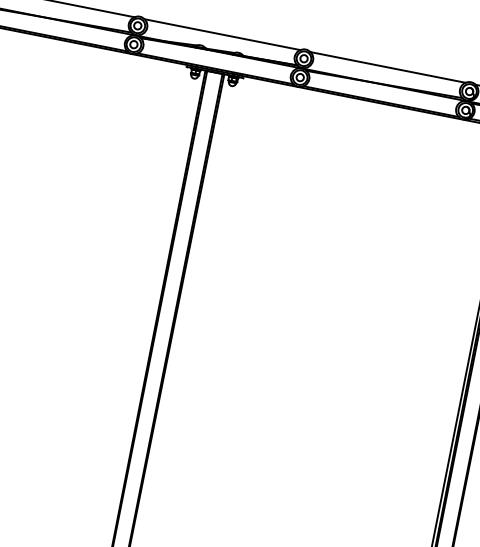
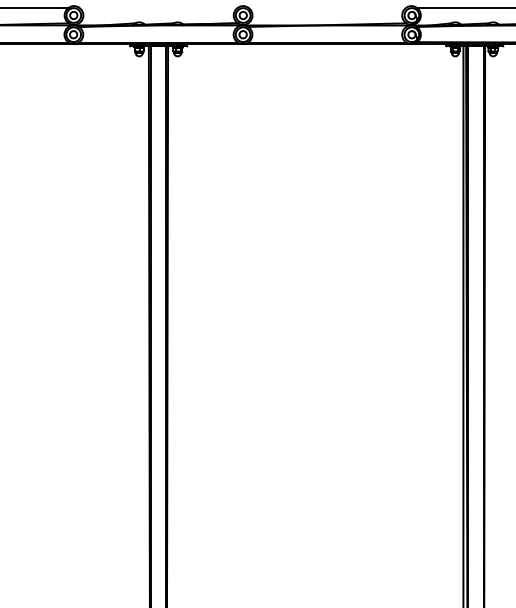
line: (222, 34) -> (158, 7), removed
line: (388, 67) -> (327, 7), removed

